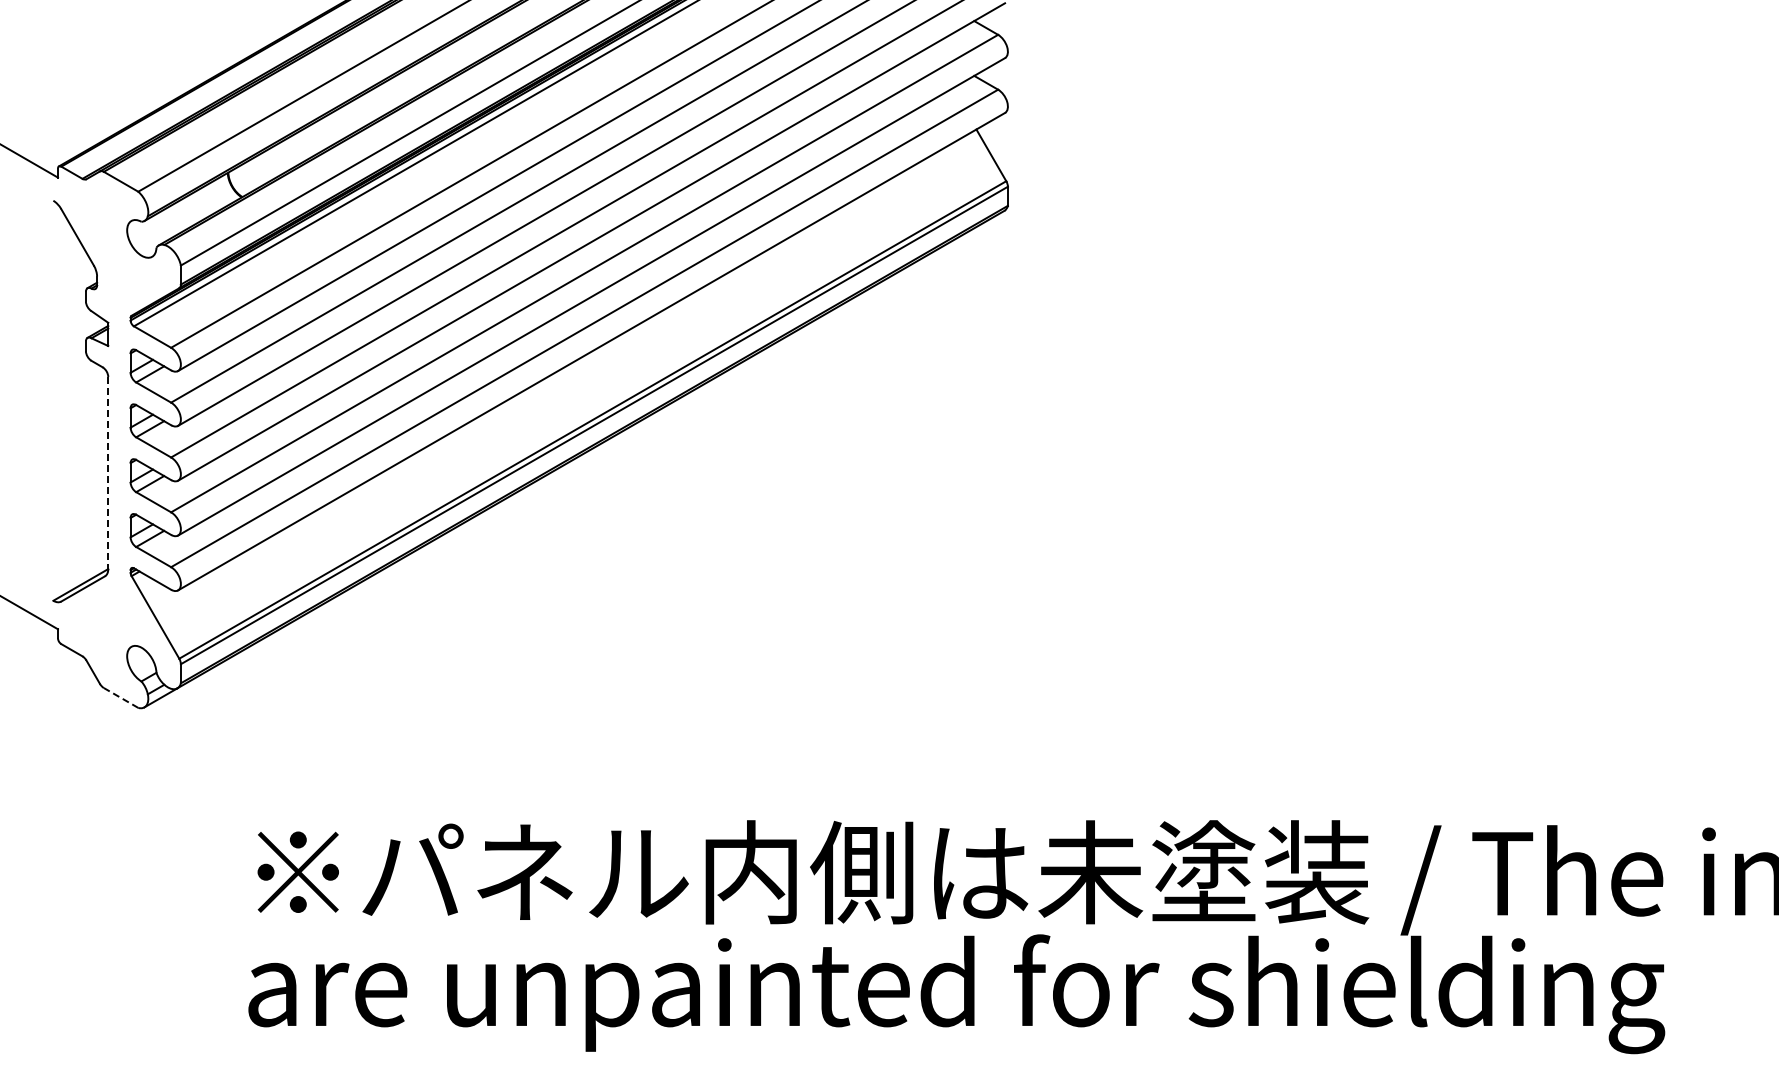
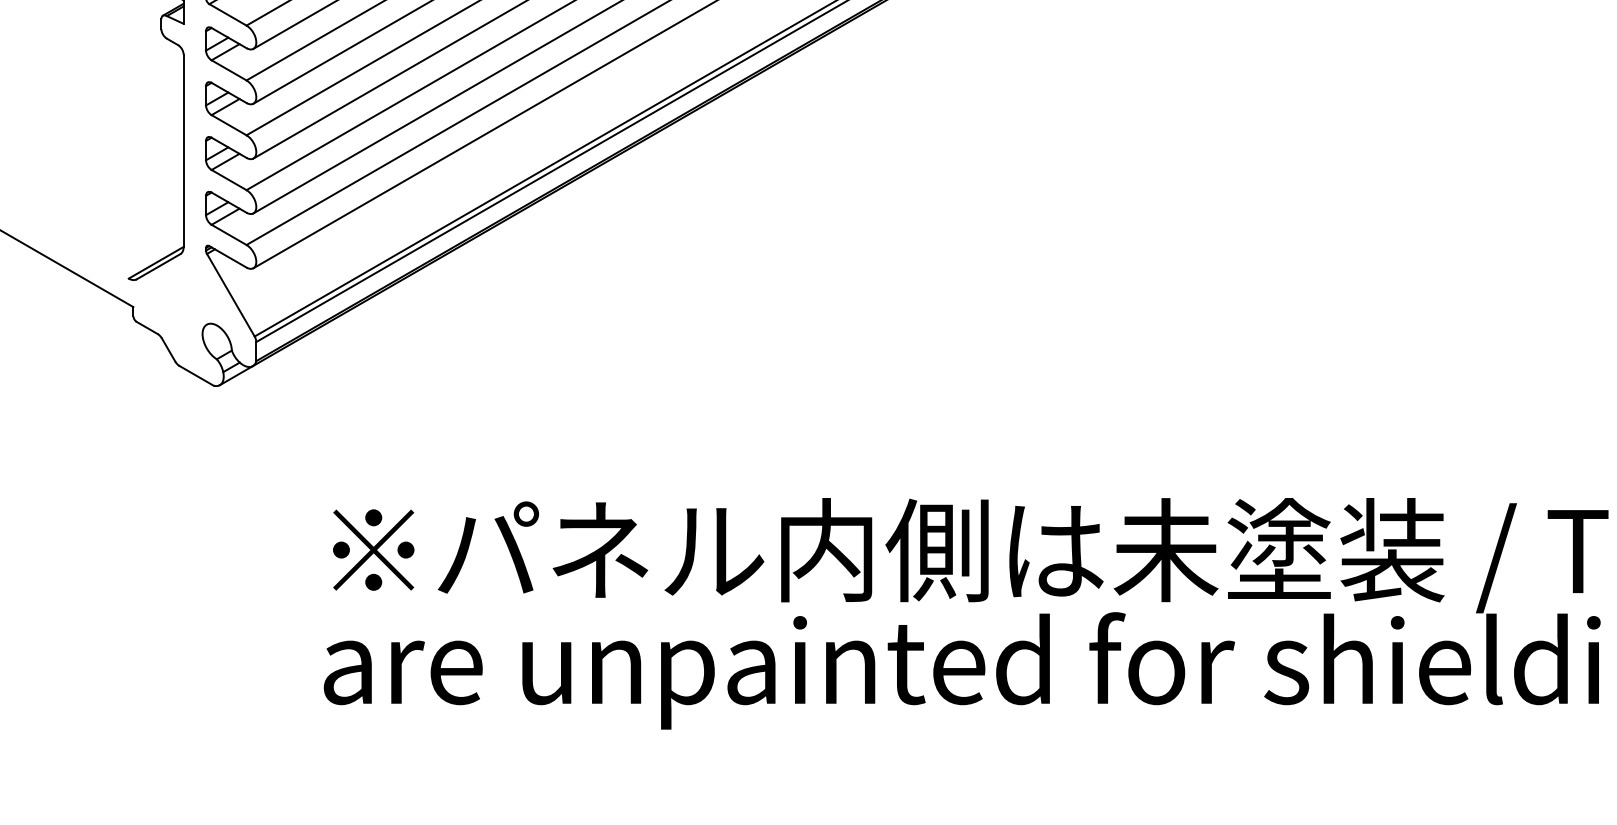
line: (108, 473) -> (183, 151), dashed -> solid
line: (121, 697) -> (196, 375), dashed -> solid

